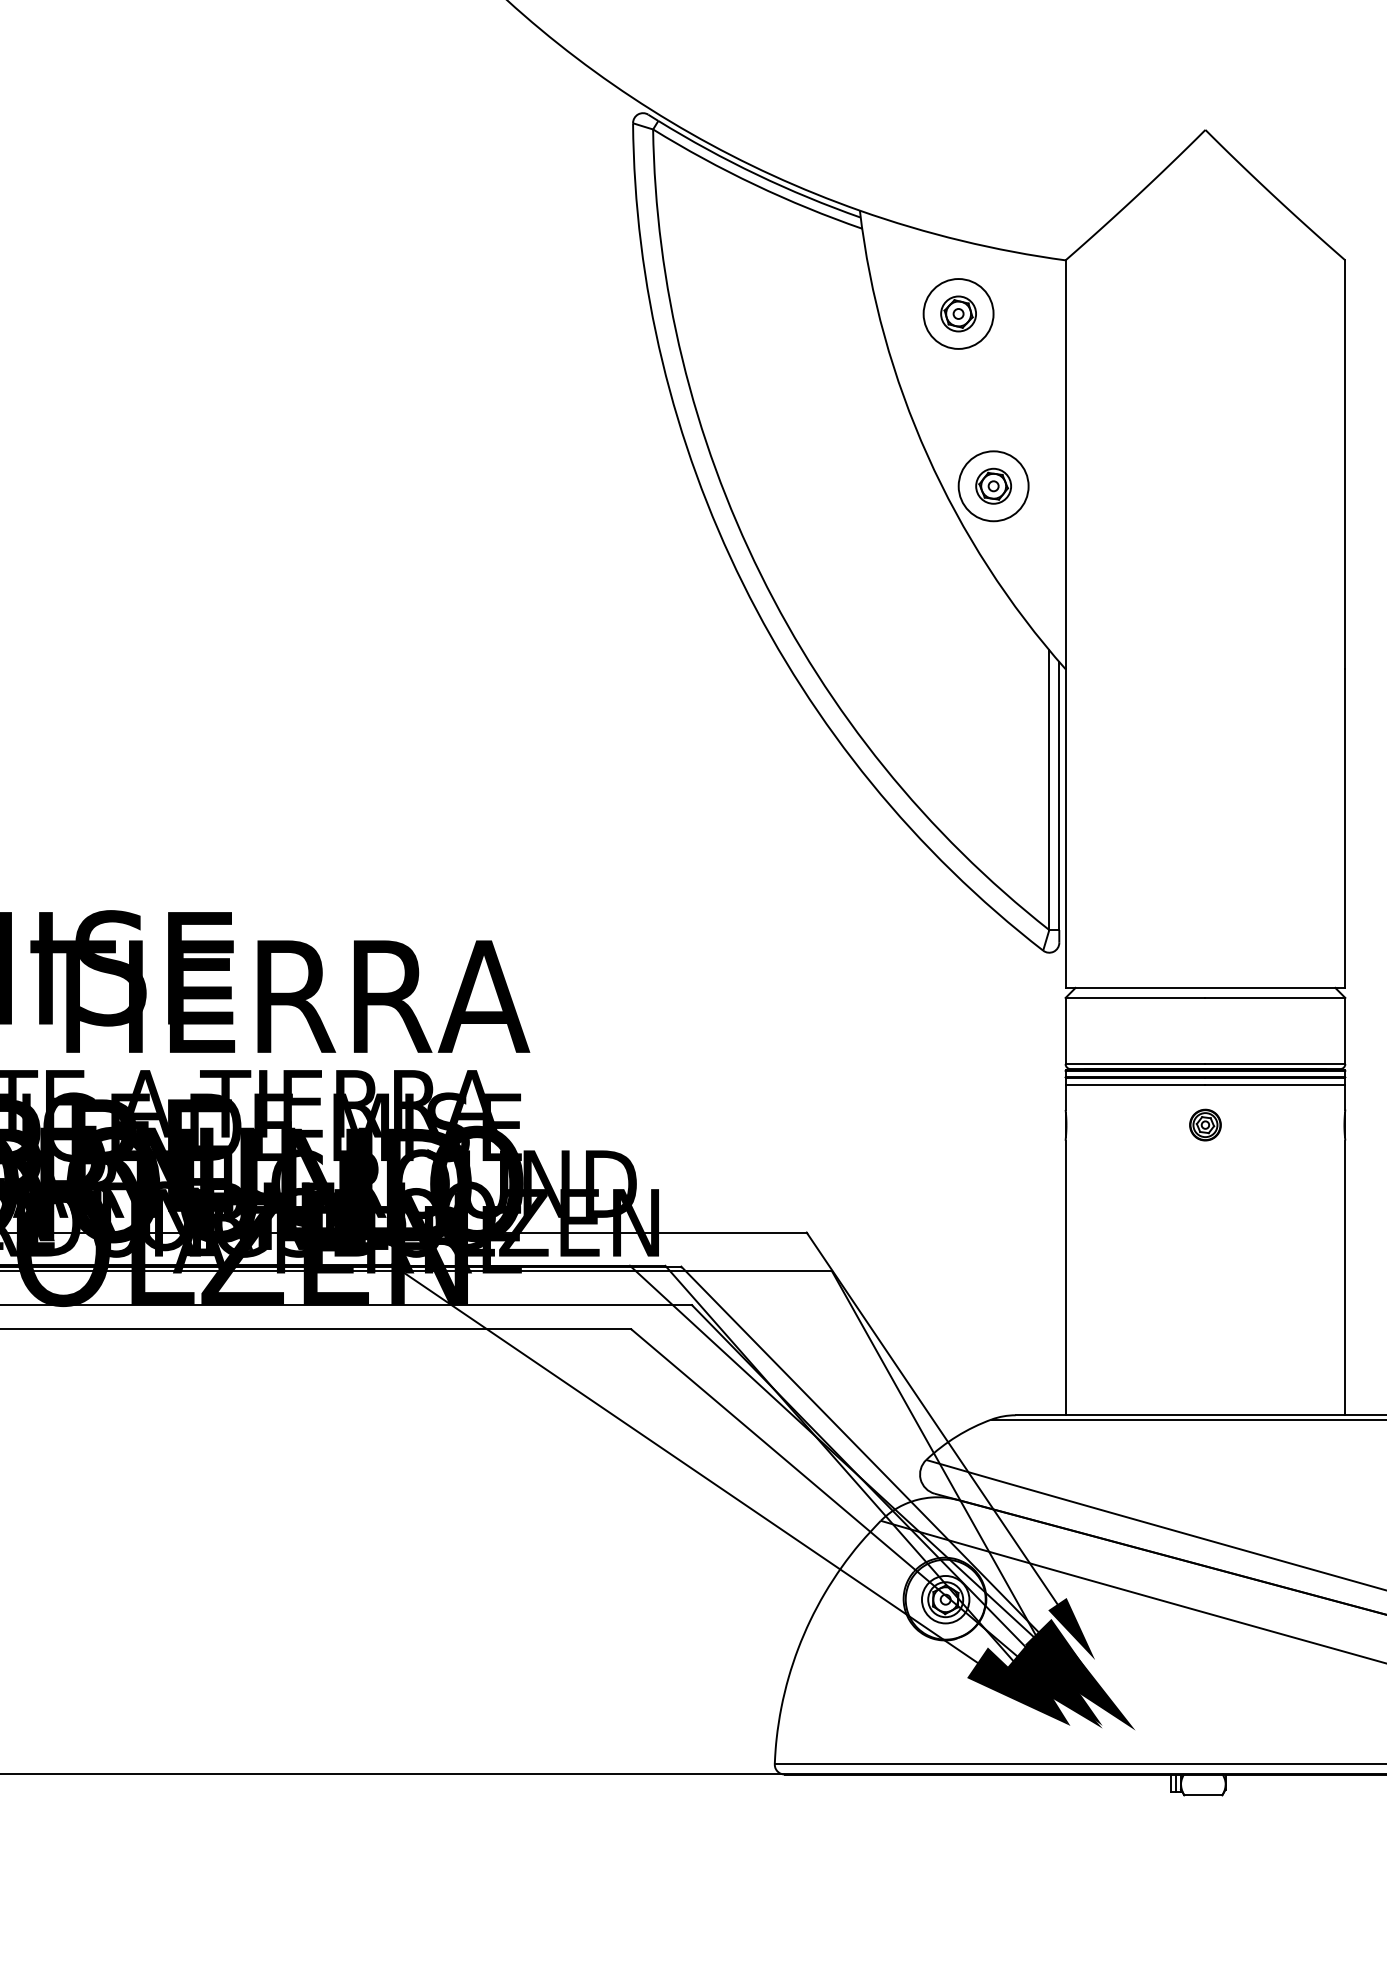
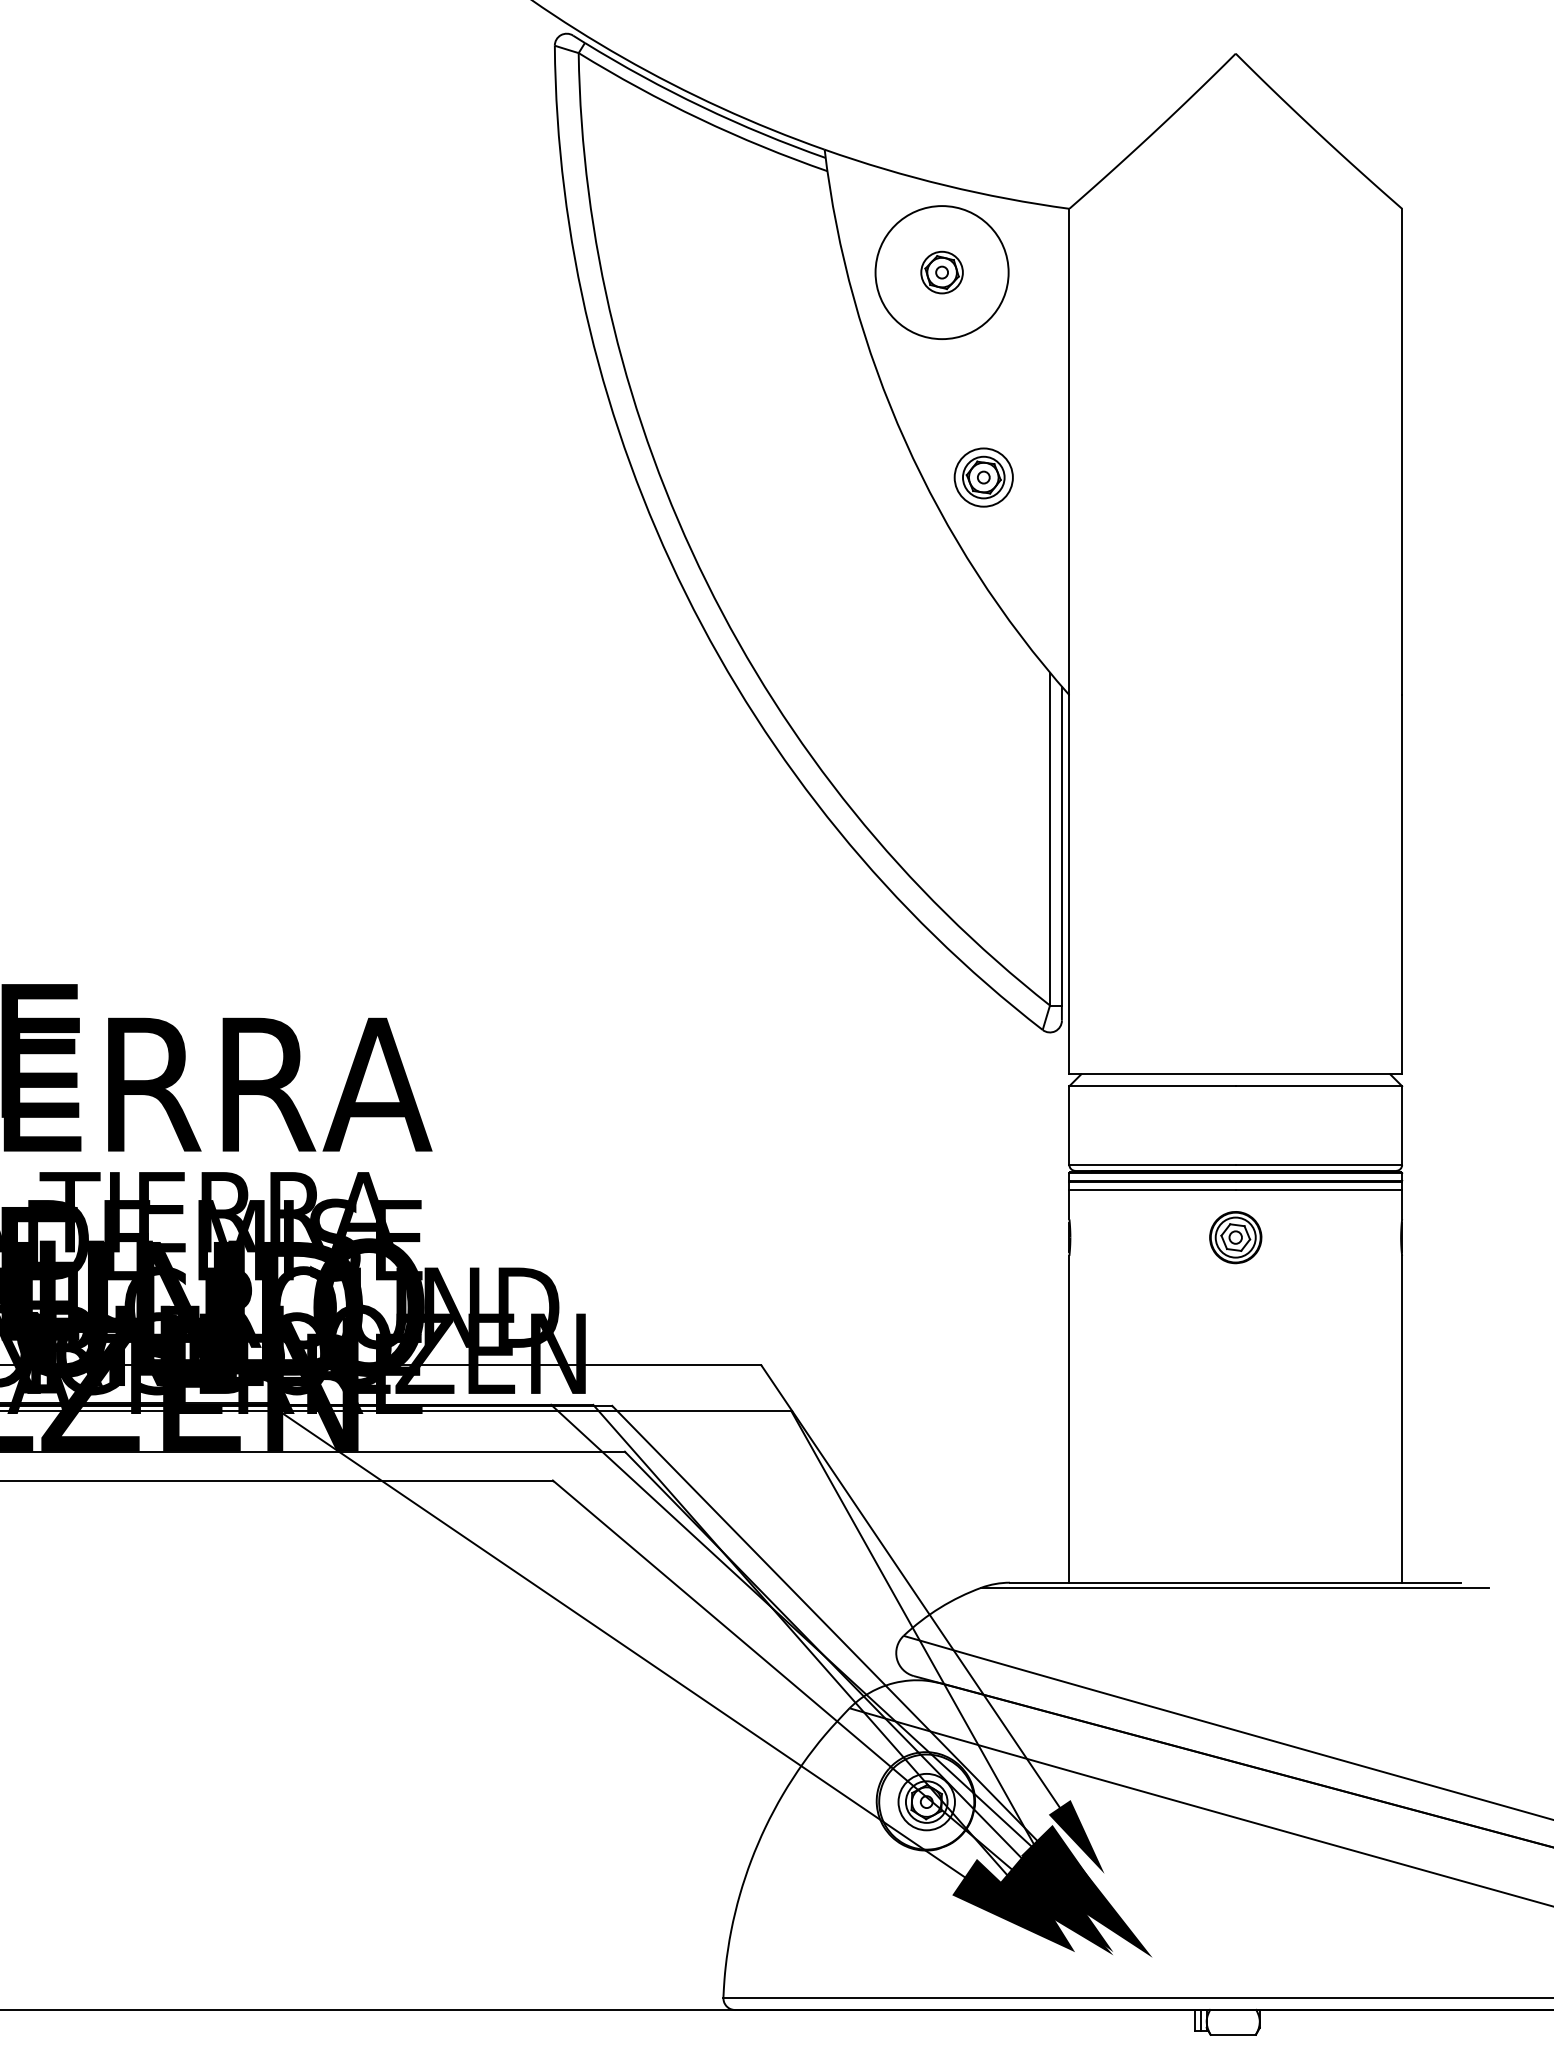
circle: (958, 313) -> (941, 272), size x1.6
circle: (993, 486) -> (983, 477), size x0.7
part: (1205, 1124) -> (1235, 1236), size x1.4

